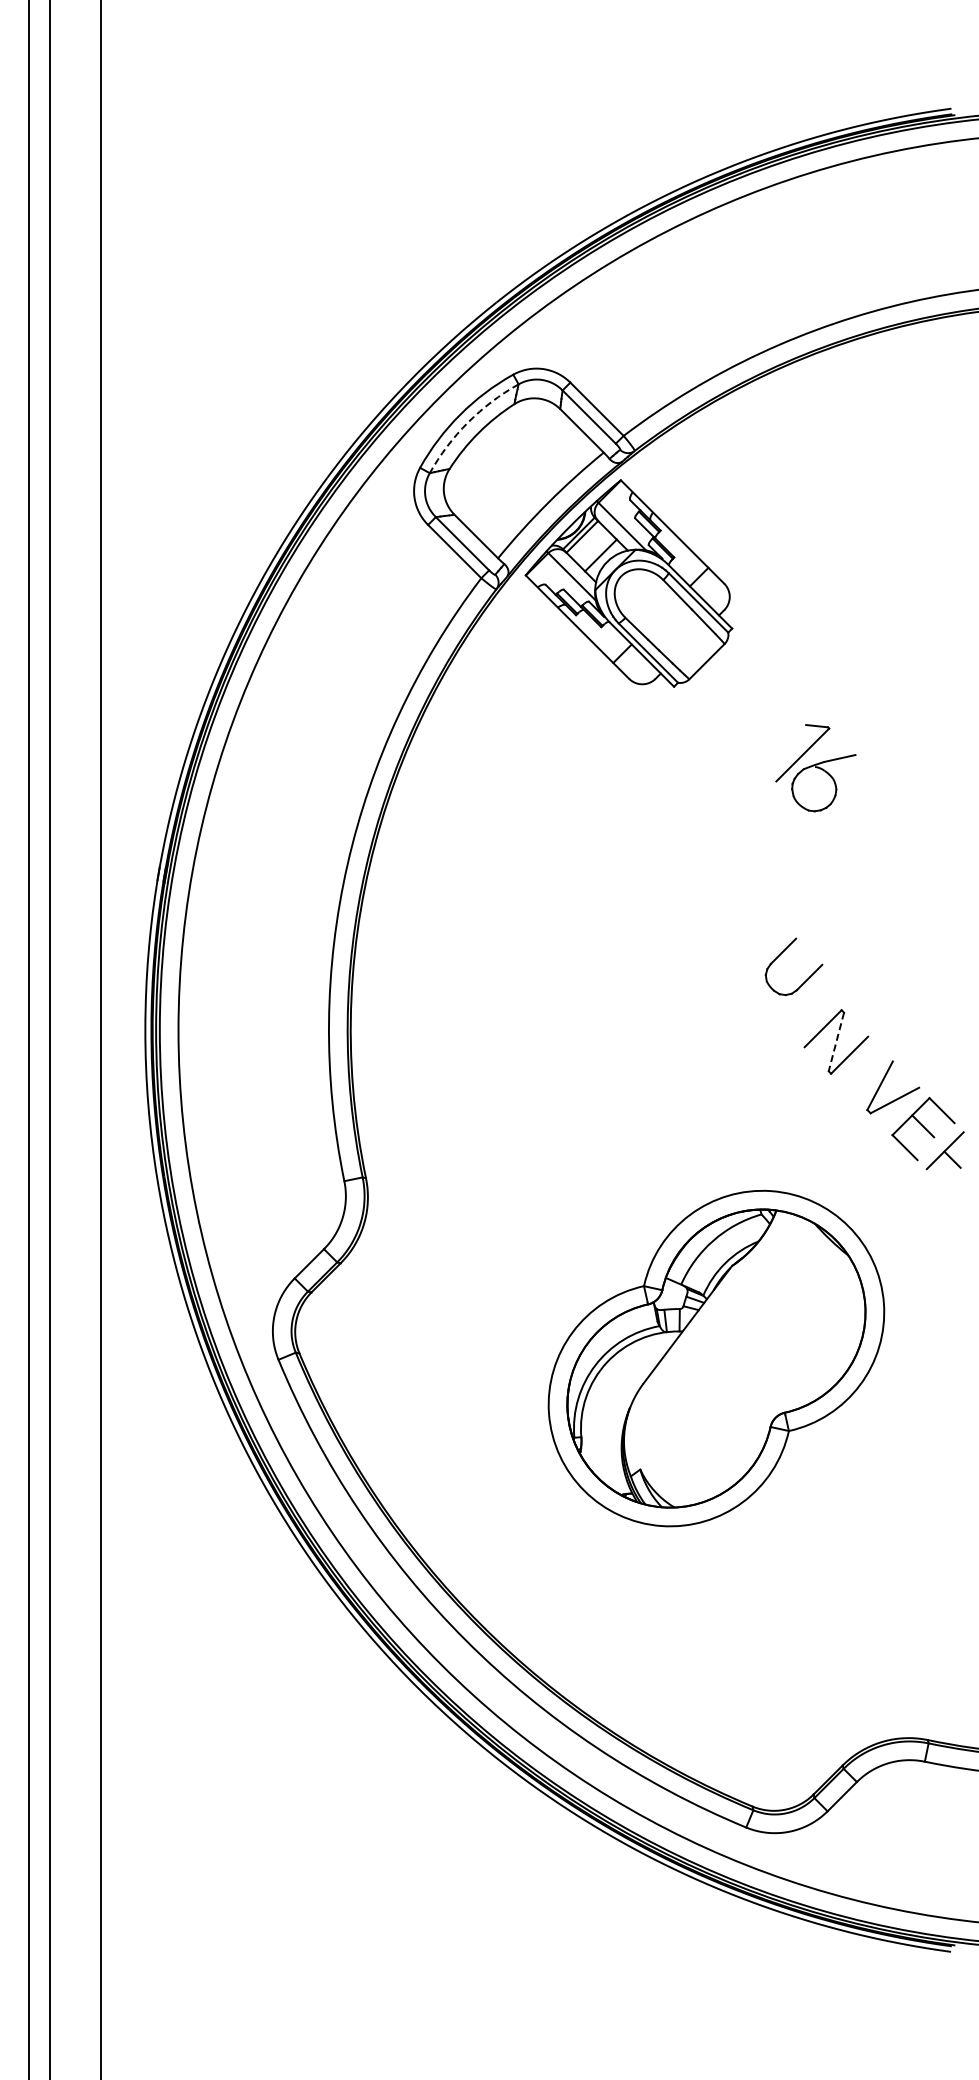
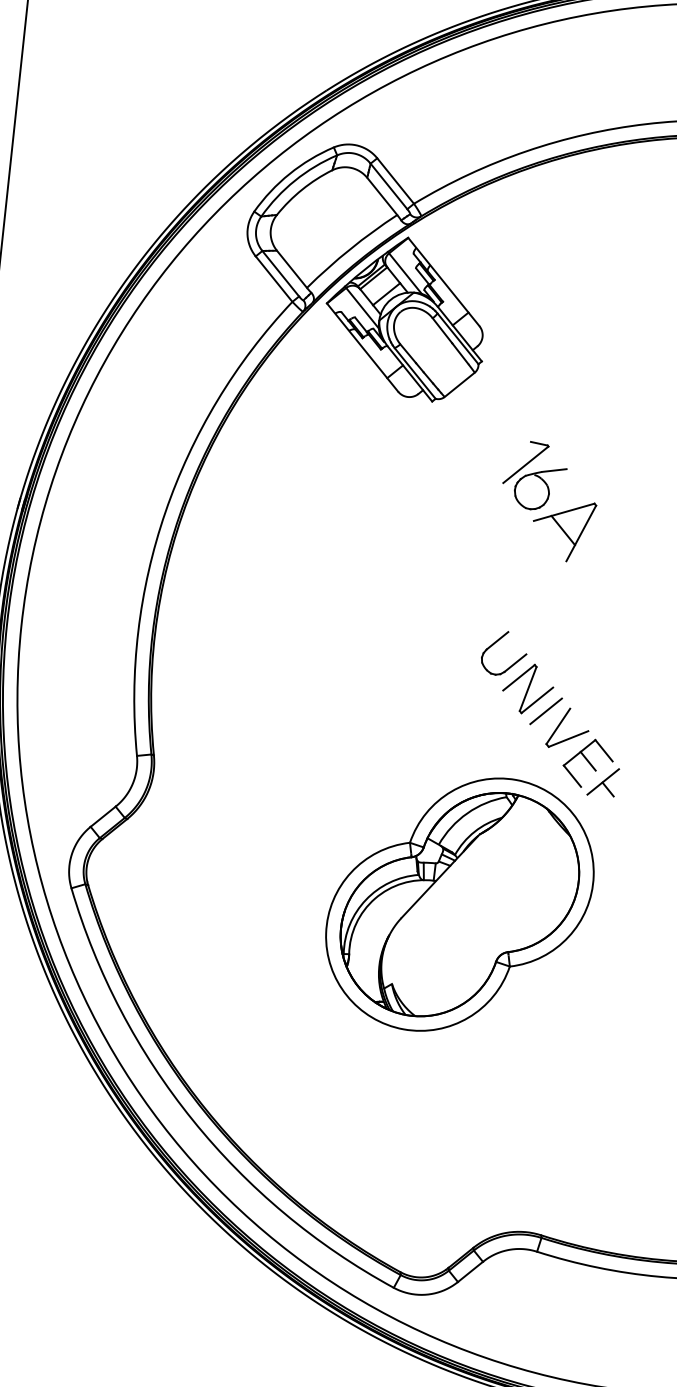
arc: (468, 422) -> (295, 180), dashed -> solid
part: (859, 833) -> (563, 530), added
part: (781, 954) -> (495, 643), moved
line: (836, 1042) -> (528, 689), dashed -> solid
line: (861, 1067) -> (545, 710), added
part: (716, 1358) -> (459, 904), moved

